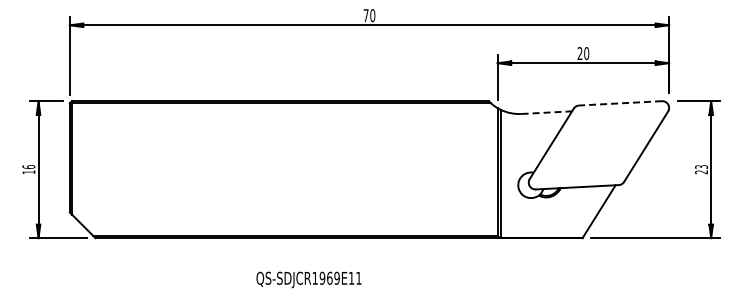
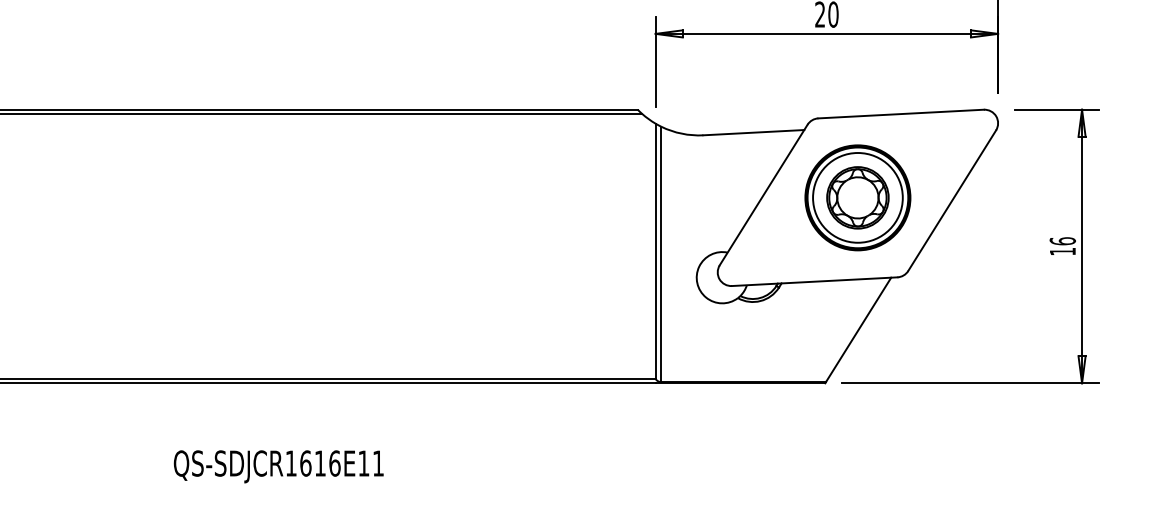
line: (620, 103) -> (900, 114), dashed -> solid
line: (547, 112) -> (755, 132), dashed -> solid
part: (598, 145) -> (857, 198), added
text: (701, 169) -> (1062, 246), 23 -> 16
text: (329, 277) -> (319, 461), QS-SDJCR1969E11 -> QS-SDJCR1616E11

